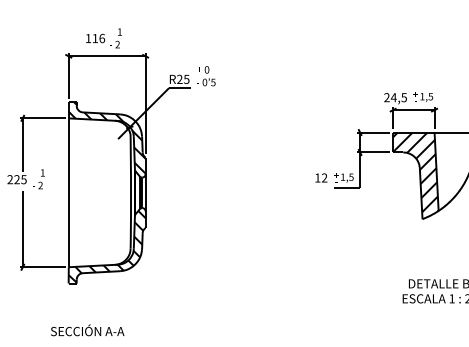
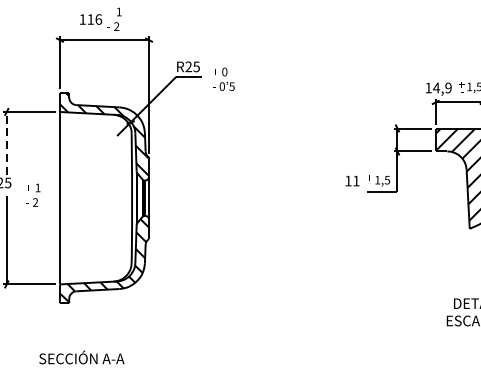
text: (206, 76) -> (224, 79), moved
text: (395, 97) -> (438, 87), 24,5 -> 14,9
line: (22, 144) -> (6, 142), solid -> dashed
text: (324, 177) -> (356, 180), 12 -> 11
text: (38, 179) -> (33, 195), moved

